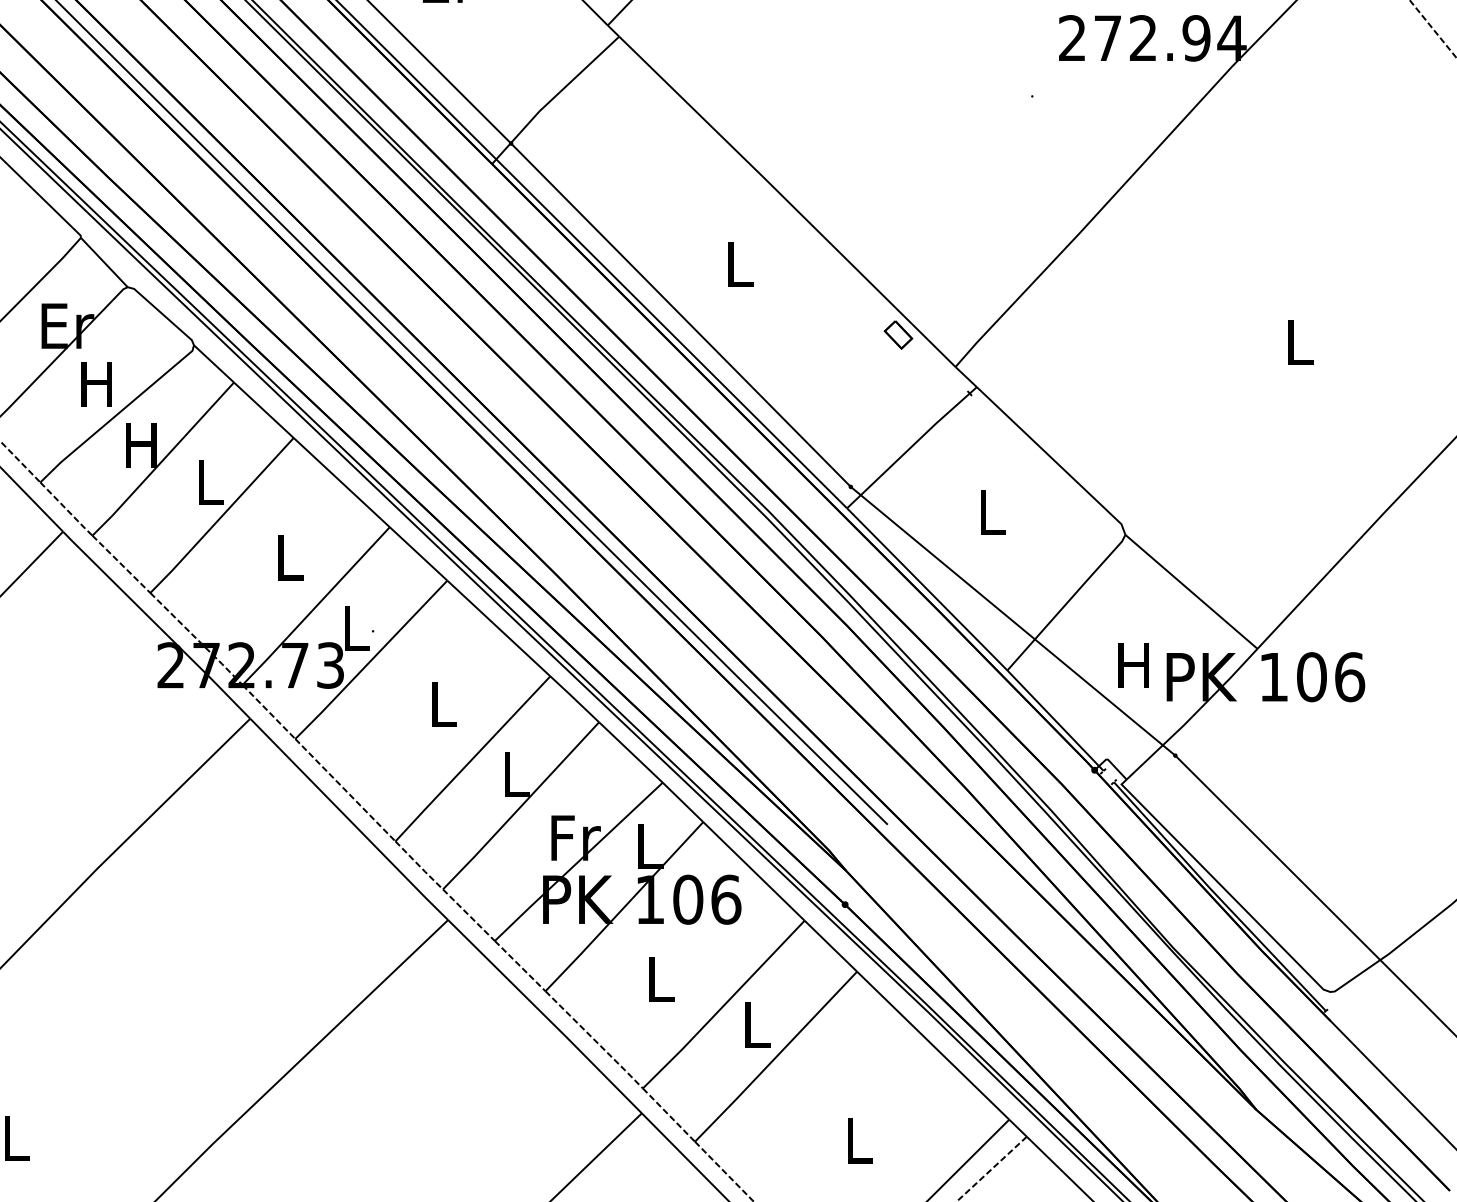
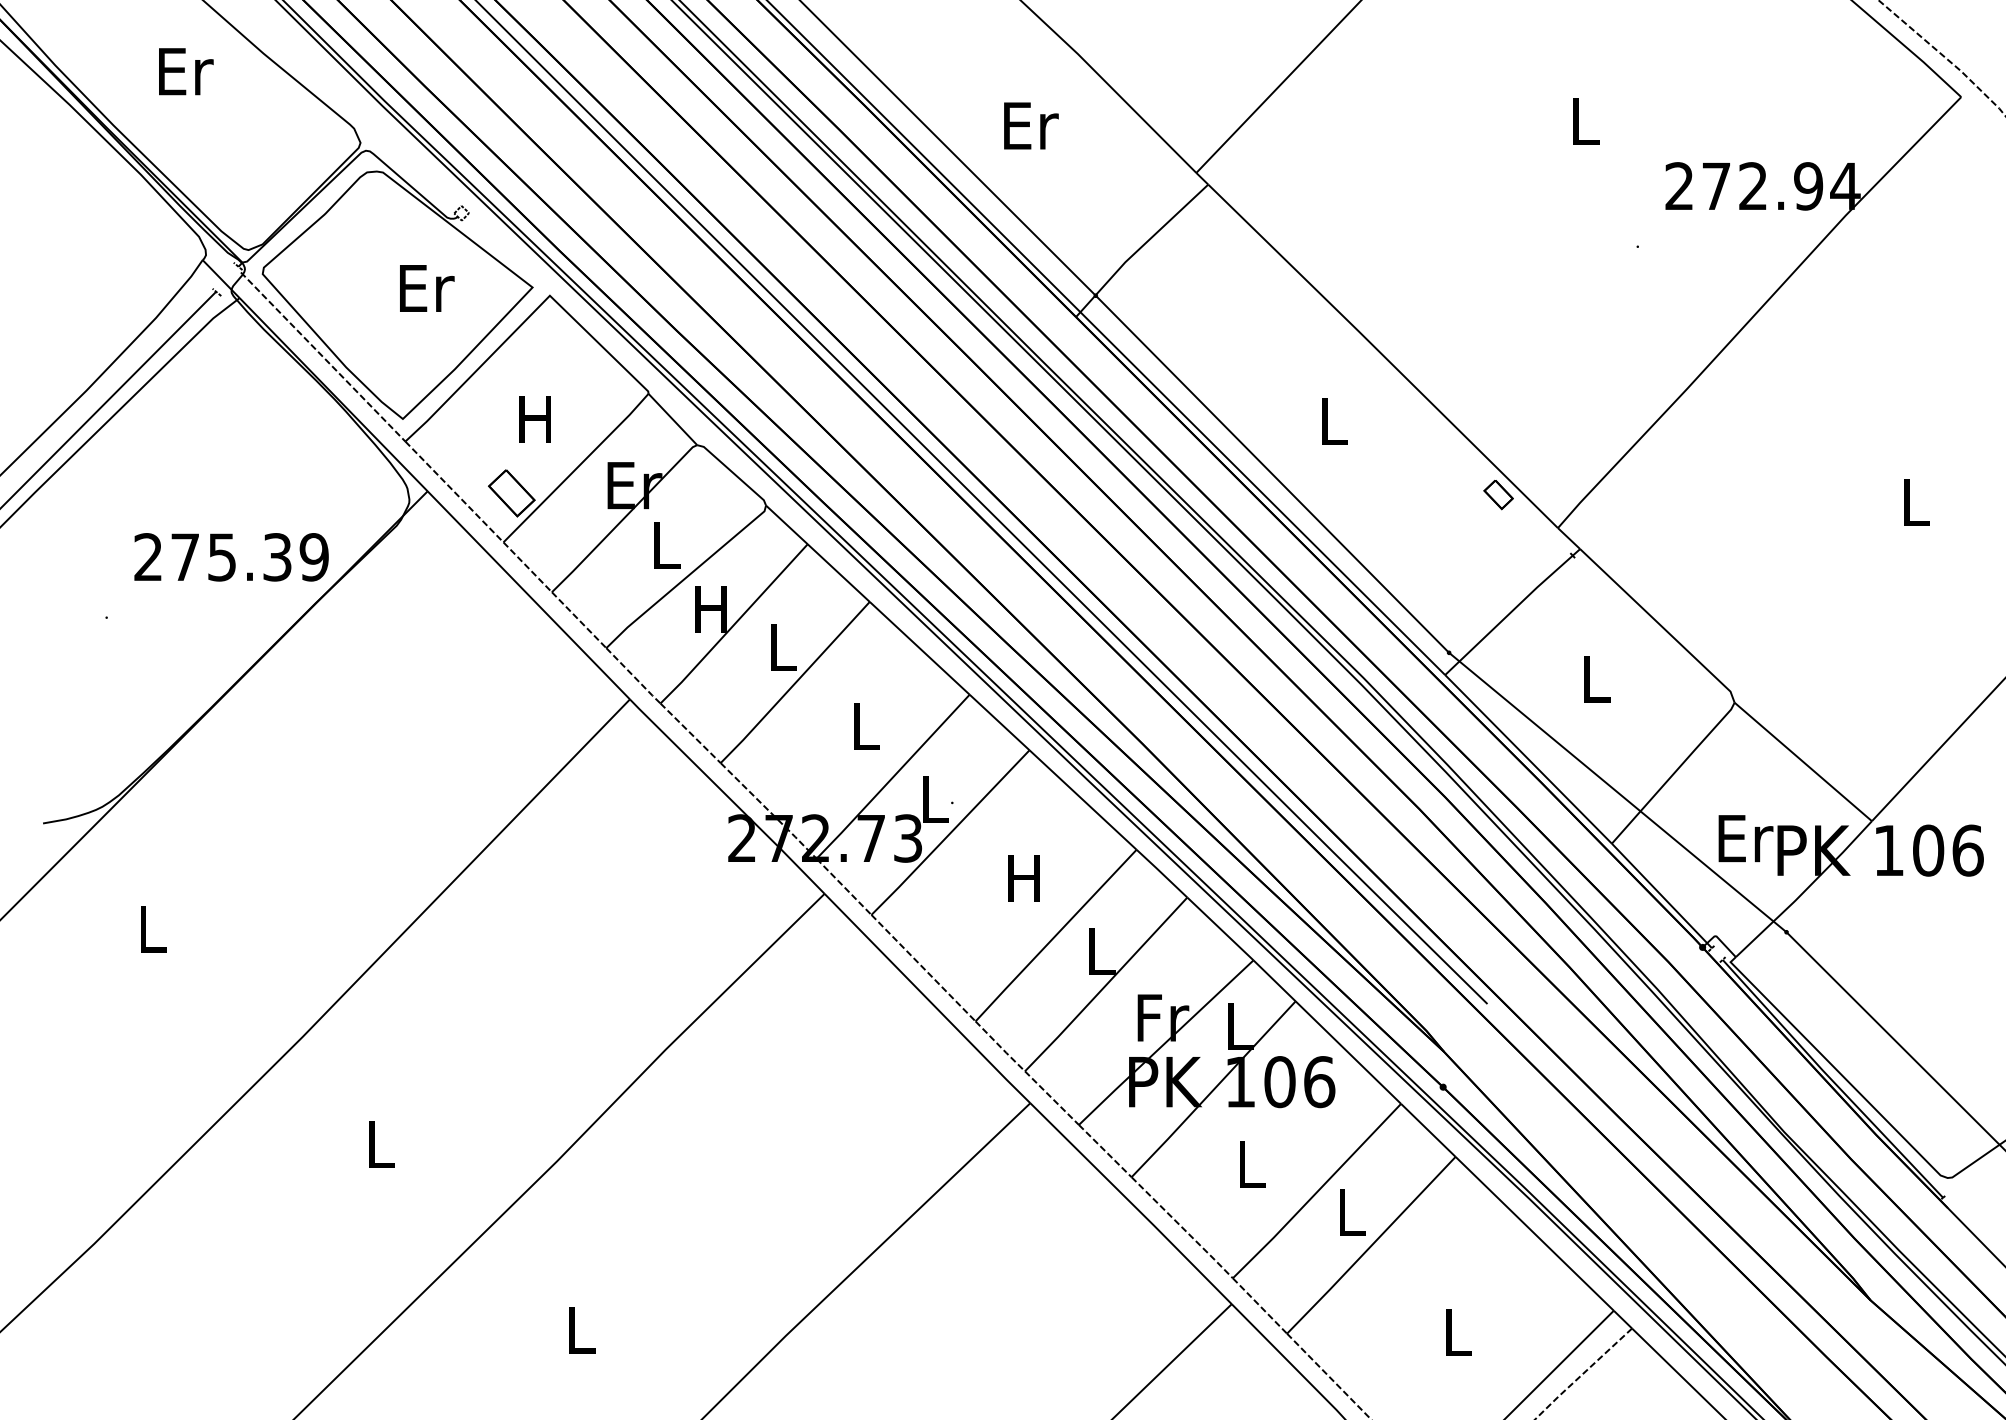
text: (96, 383) -> (664, 545), H -> L
text: (1135, 665) -> (1745, 838), H -> Er
text: (441, 703) -> (1023, 878), L -> H

